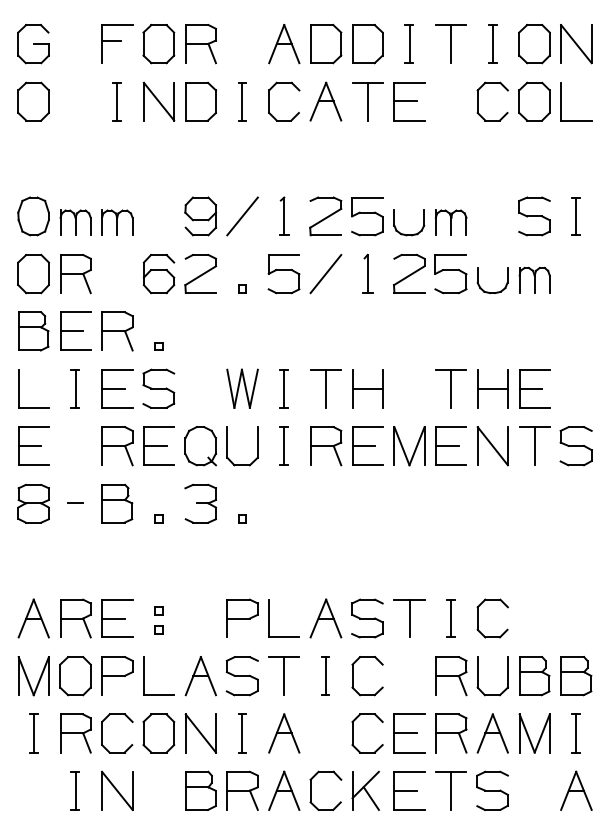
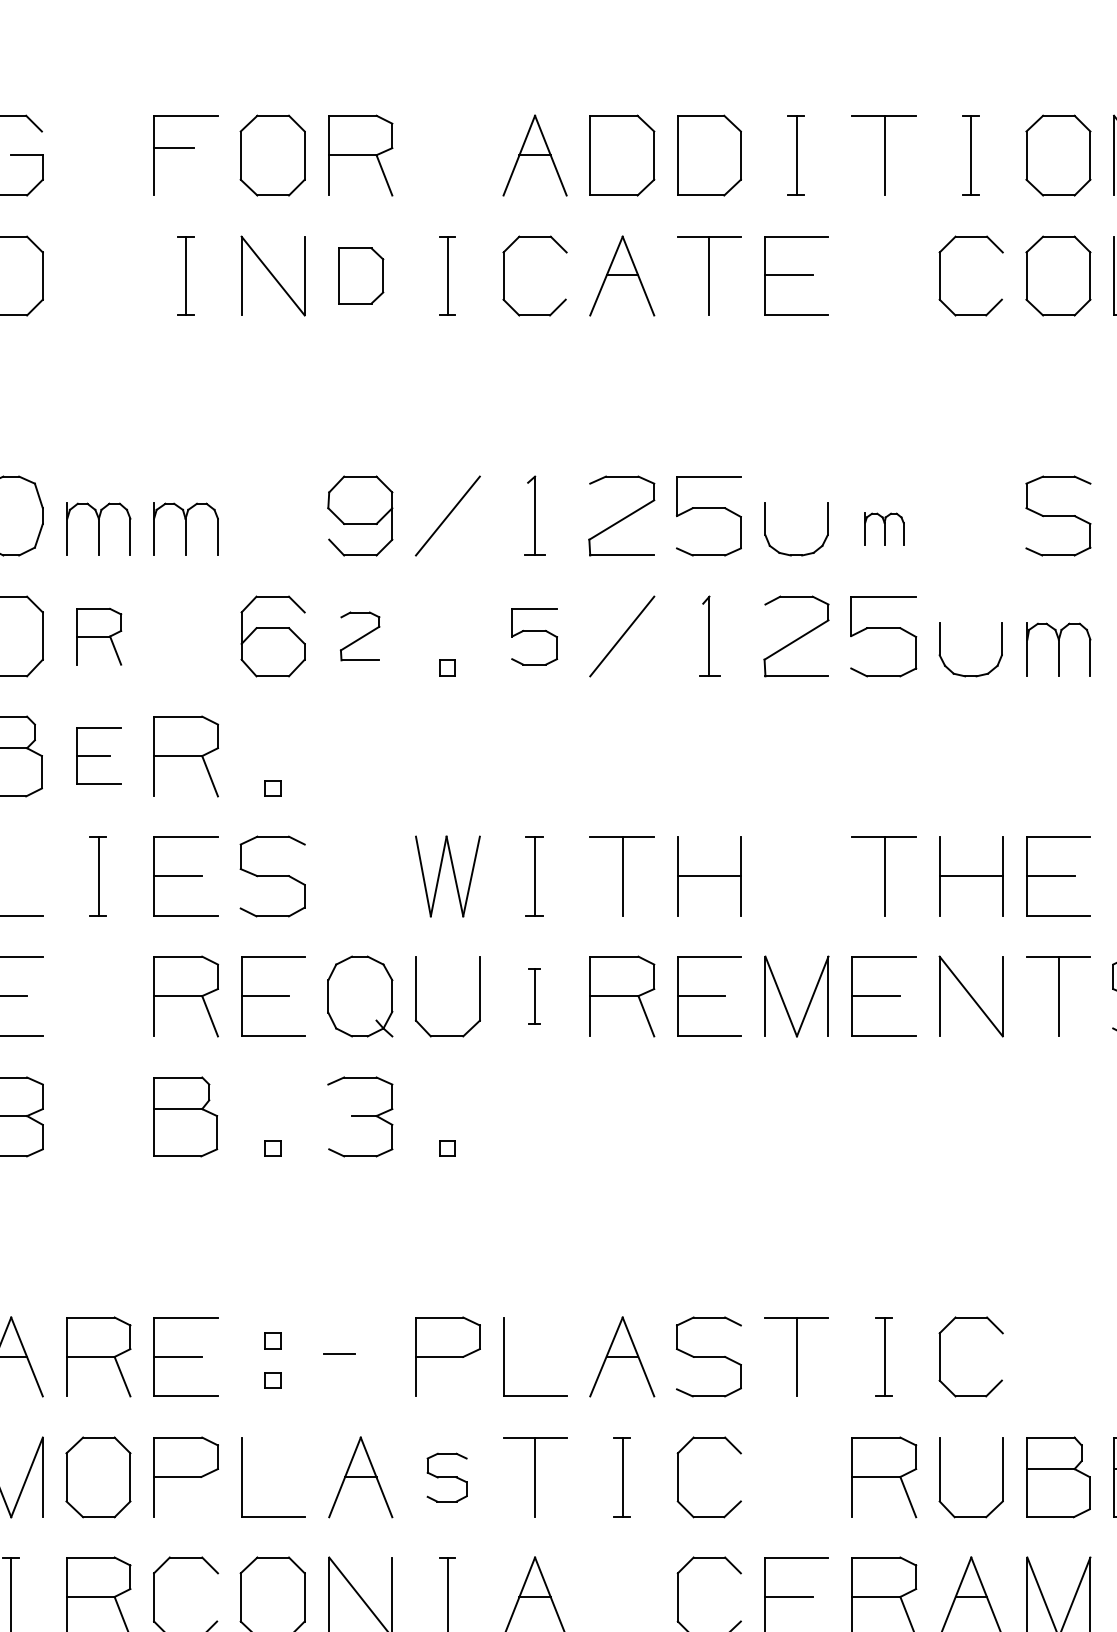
part: (201, 101) -> (362, 275), size x0.7
part: (451, 222) -> (884, 528), size x0.6
part: (200, 273) -> (359, 635), size x0.6
part: (75, 274) -> (98, 637), size x0.7
part: (283, 274) -> (533, 637), size x0.7
part: (75, 330) -> (98, 754), size x0.7
part: (283, 445) -> (533, 995), size x0.7
line: (75, 502) -> (338, 1352), moved
part: (241, 676) -> (445, 1478), size x0.6

